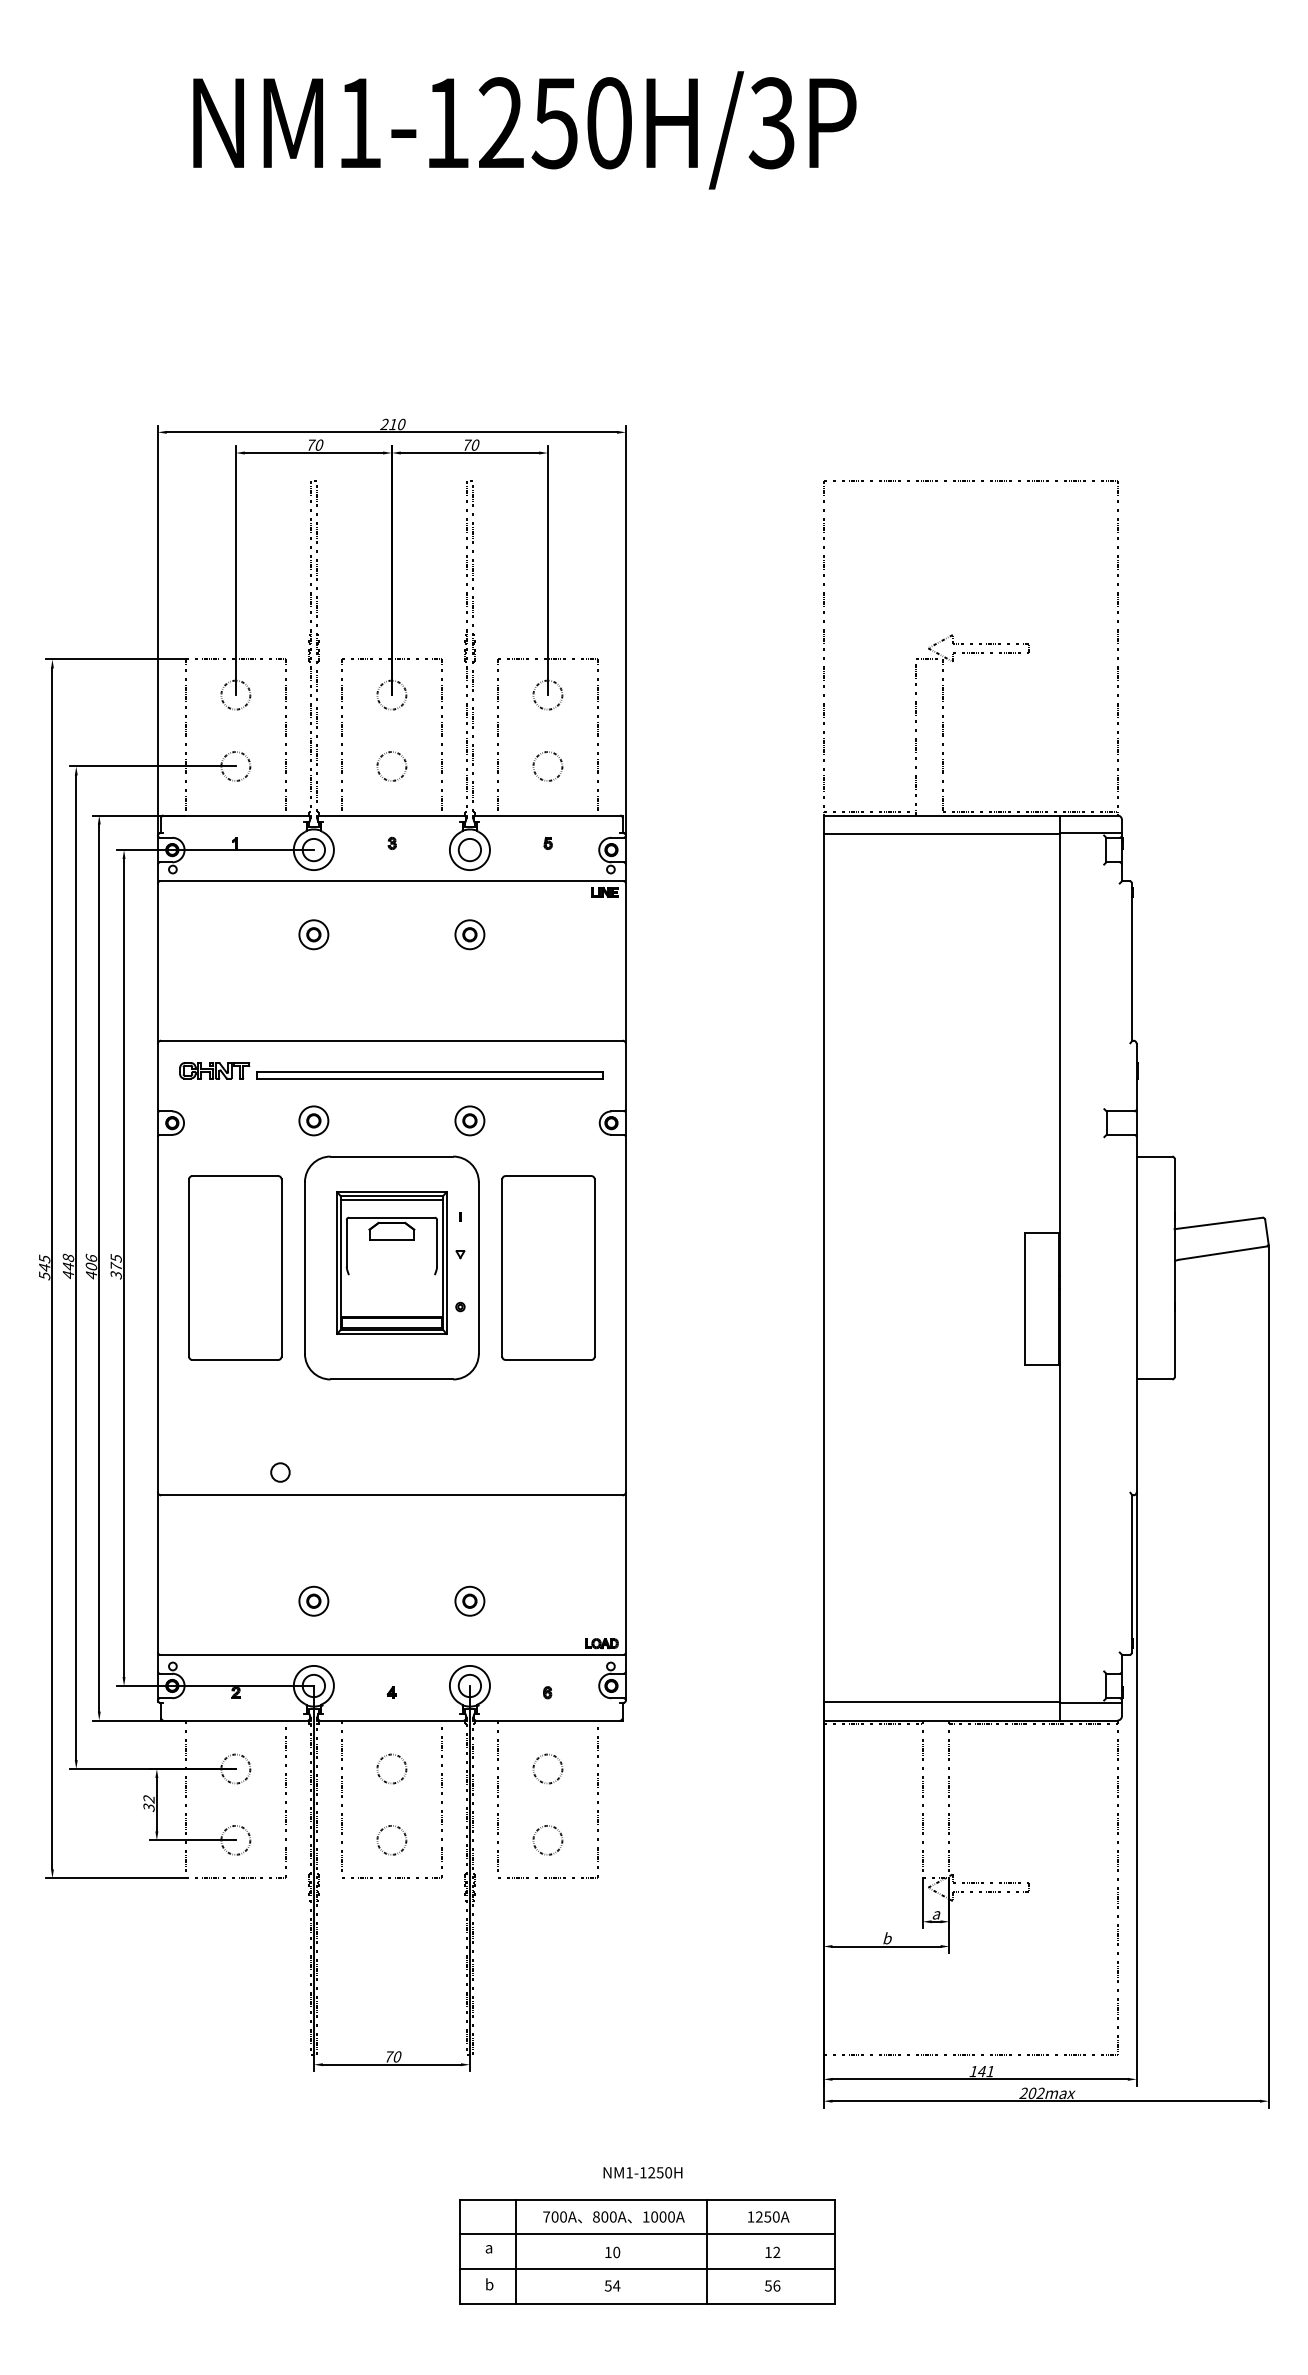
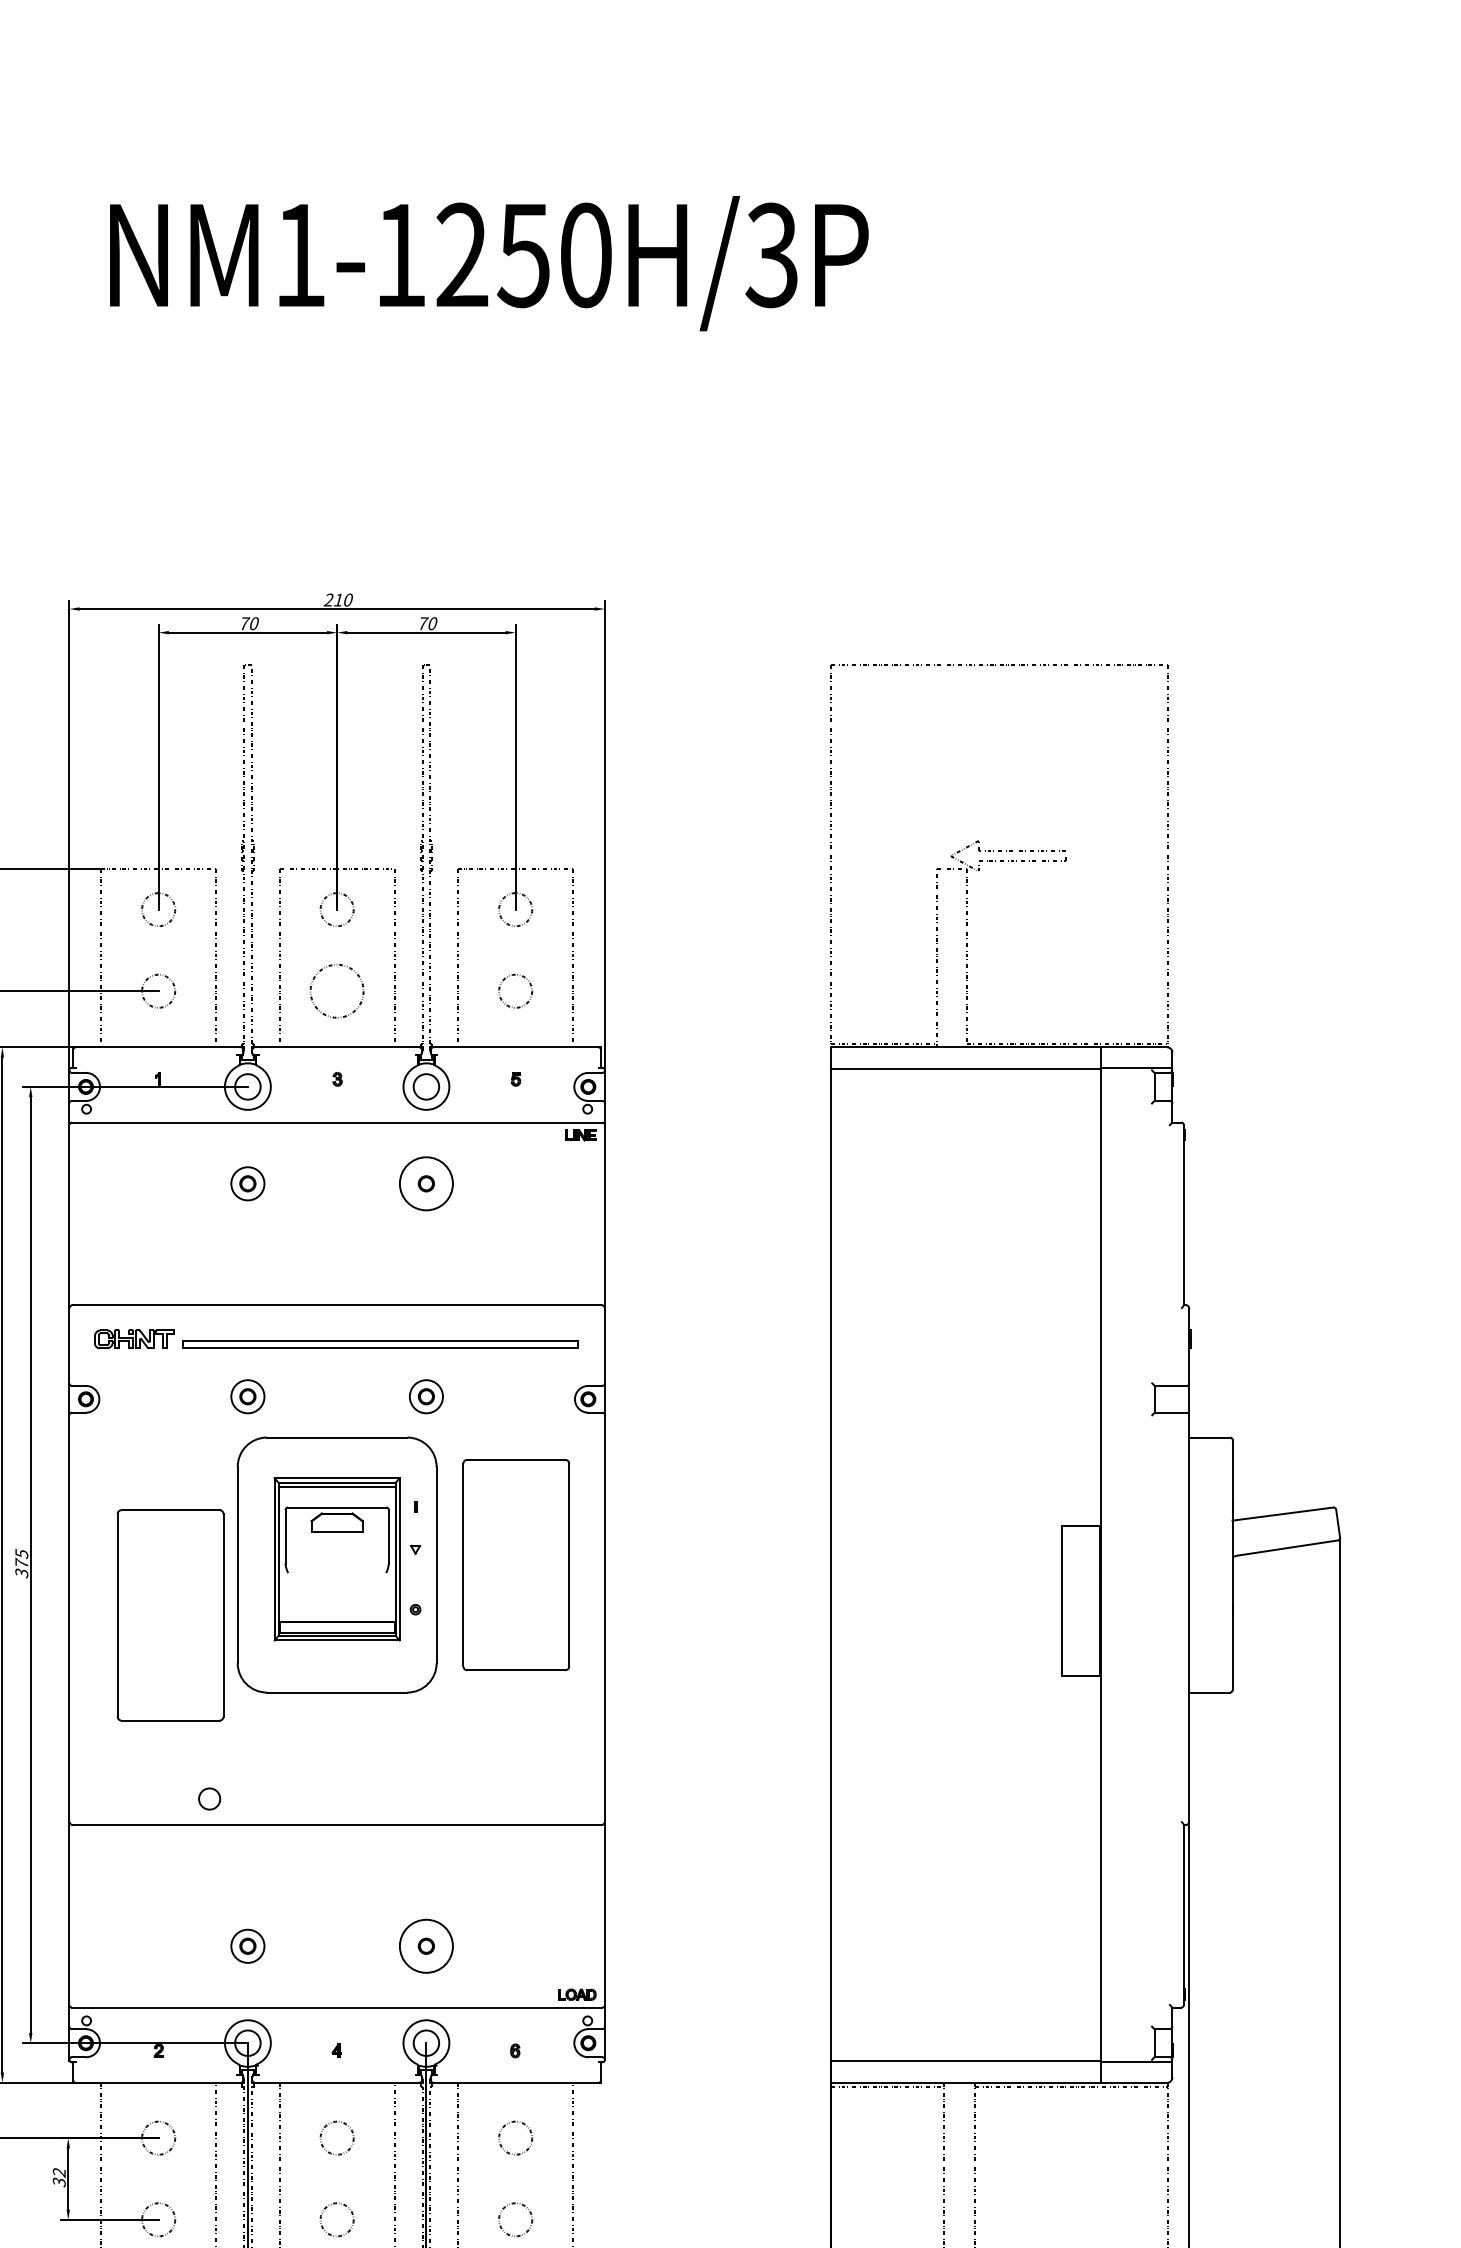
circle: (391, 766) -> (336, 991), size x1.6
circle: (469, 934) -> (425, 1183), size x1.6
part: (235, 1267) -> (170, 1614), moved
circle: (469, 1600) -> (425, 1945), size x1.6

